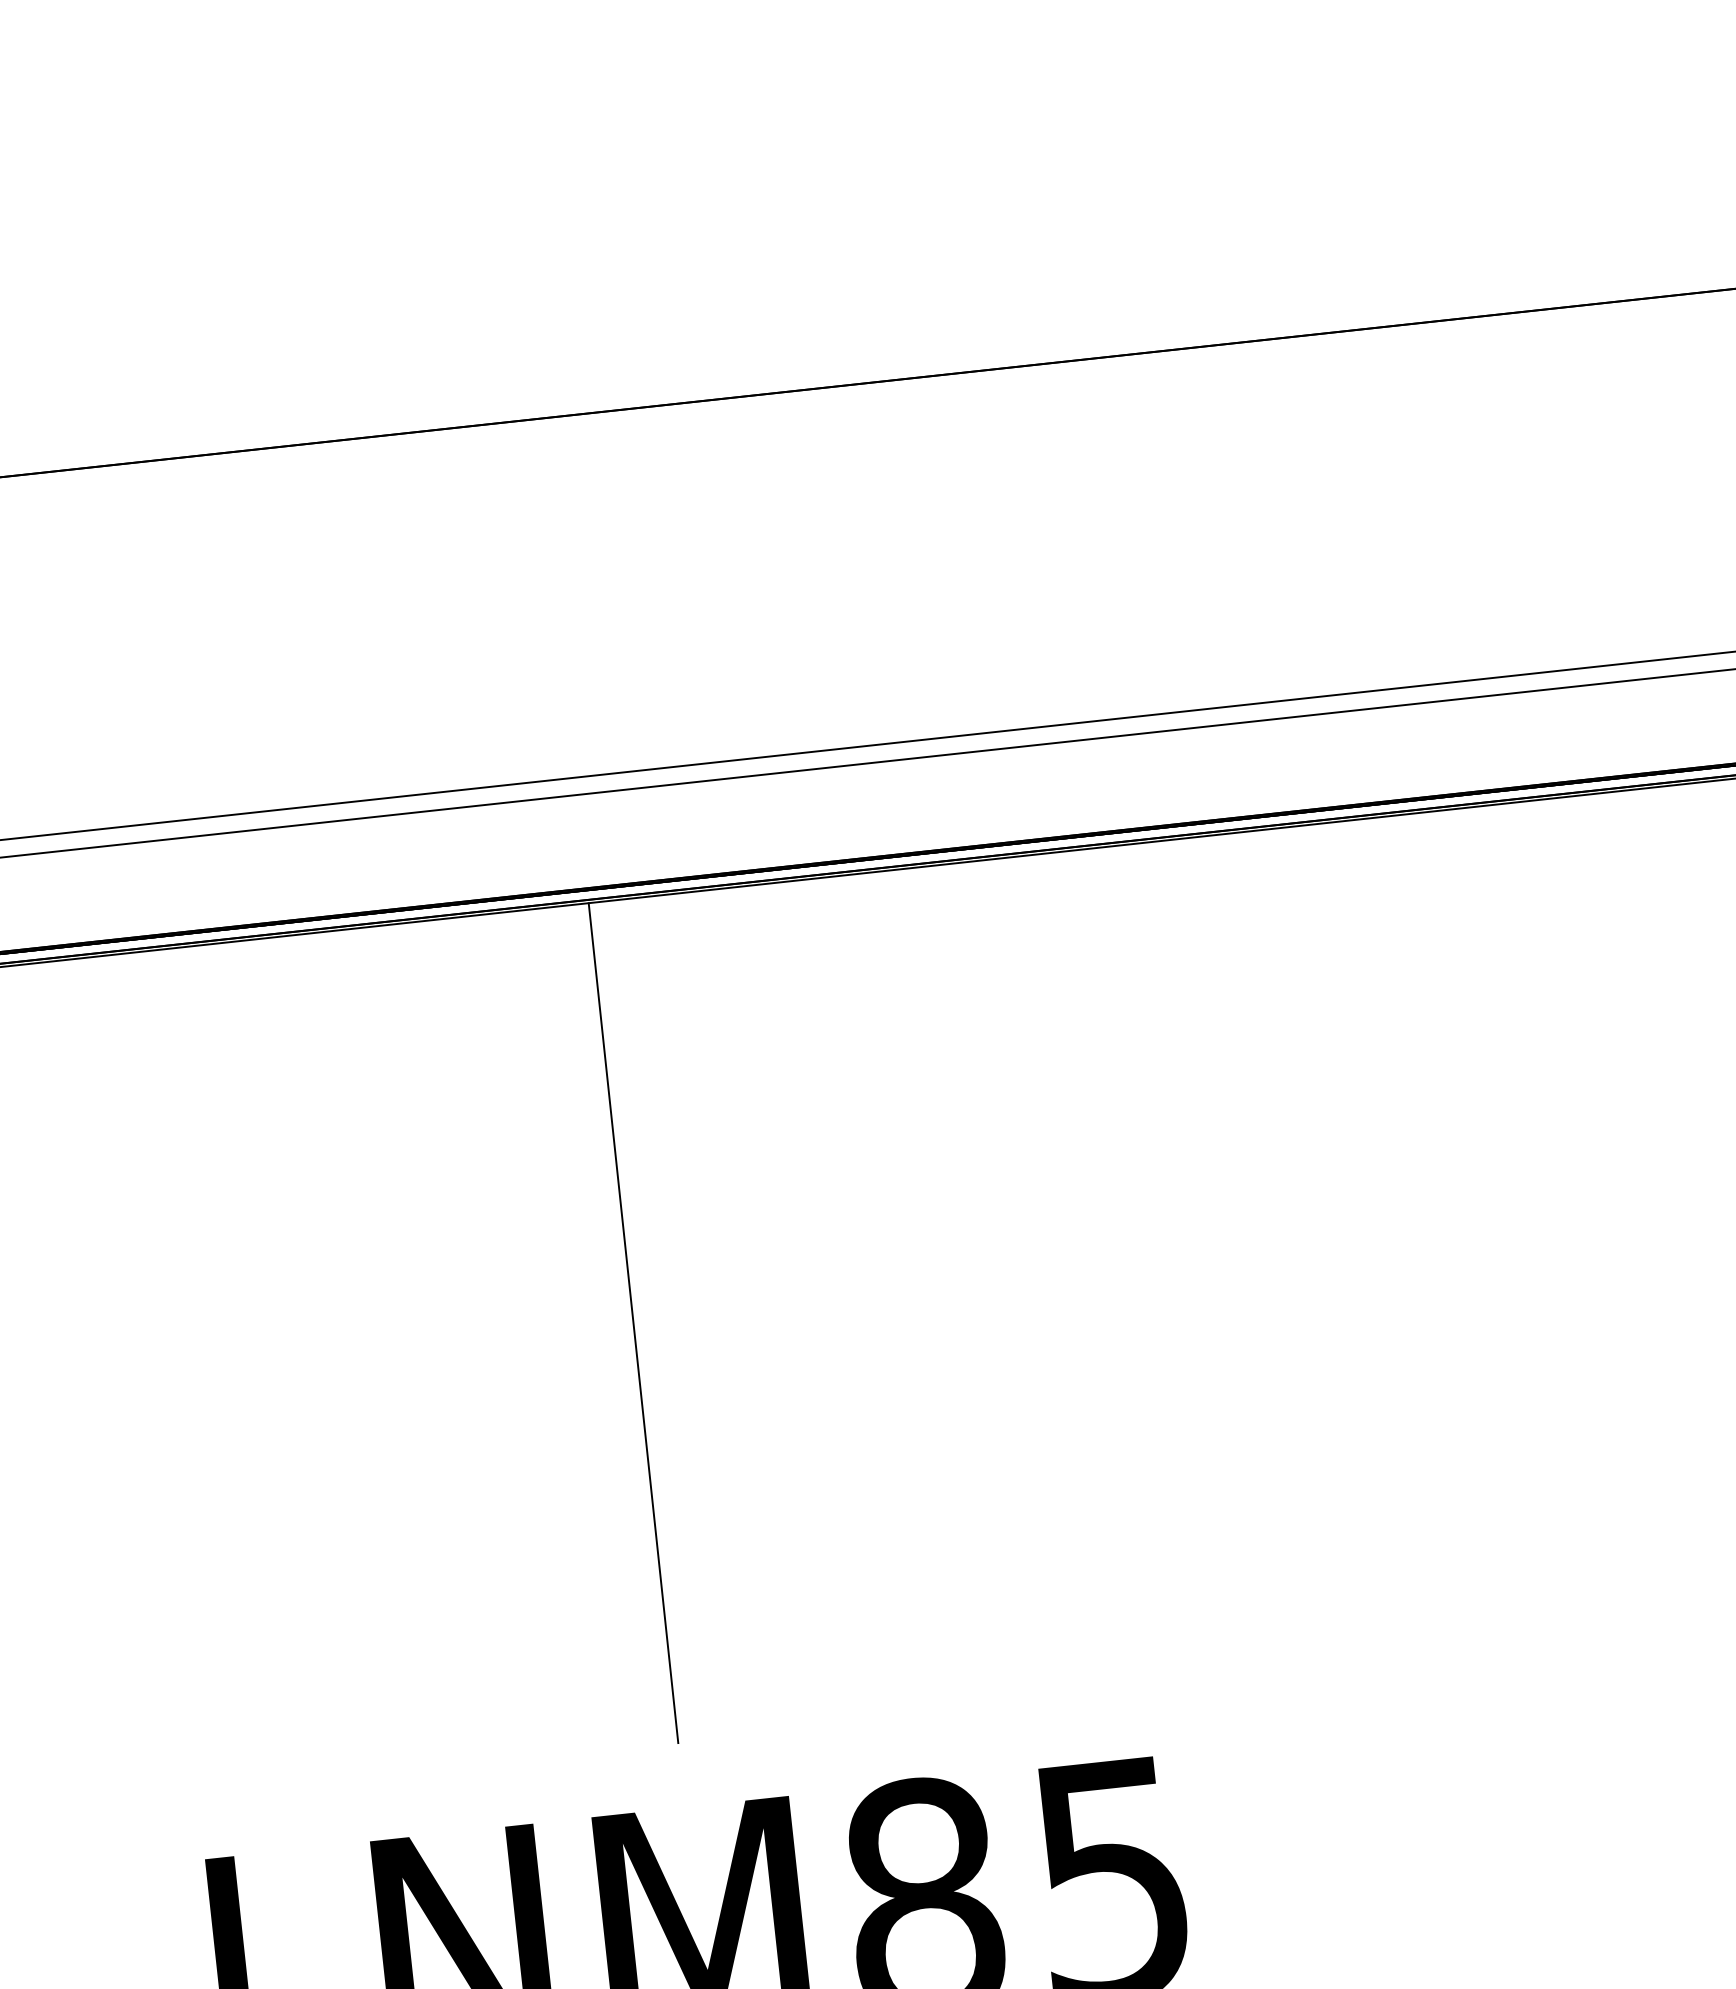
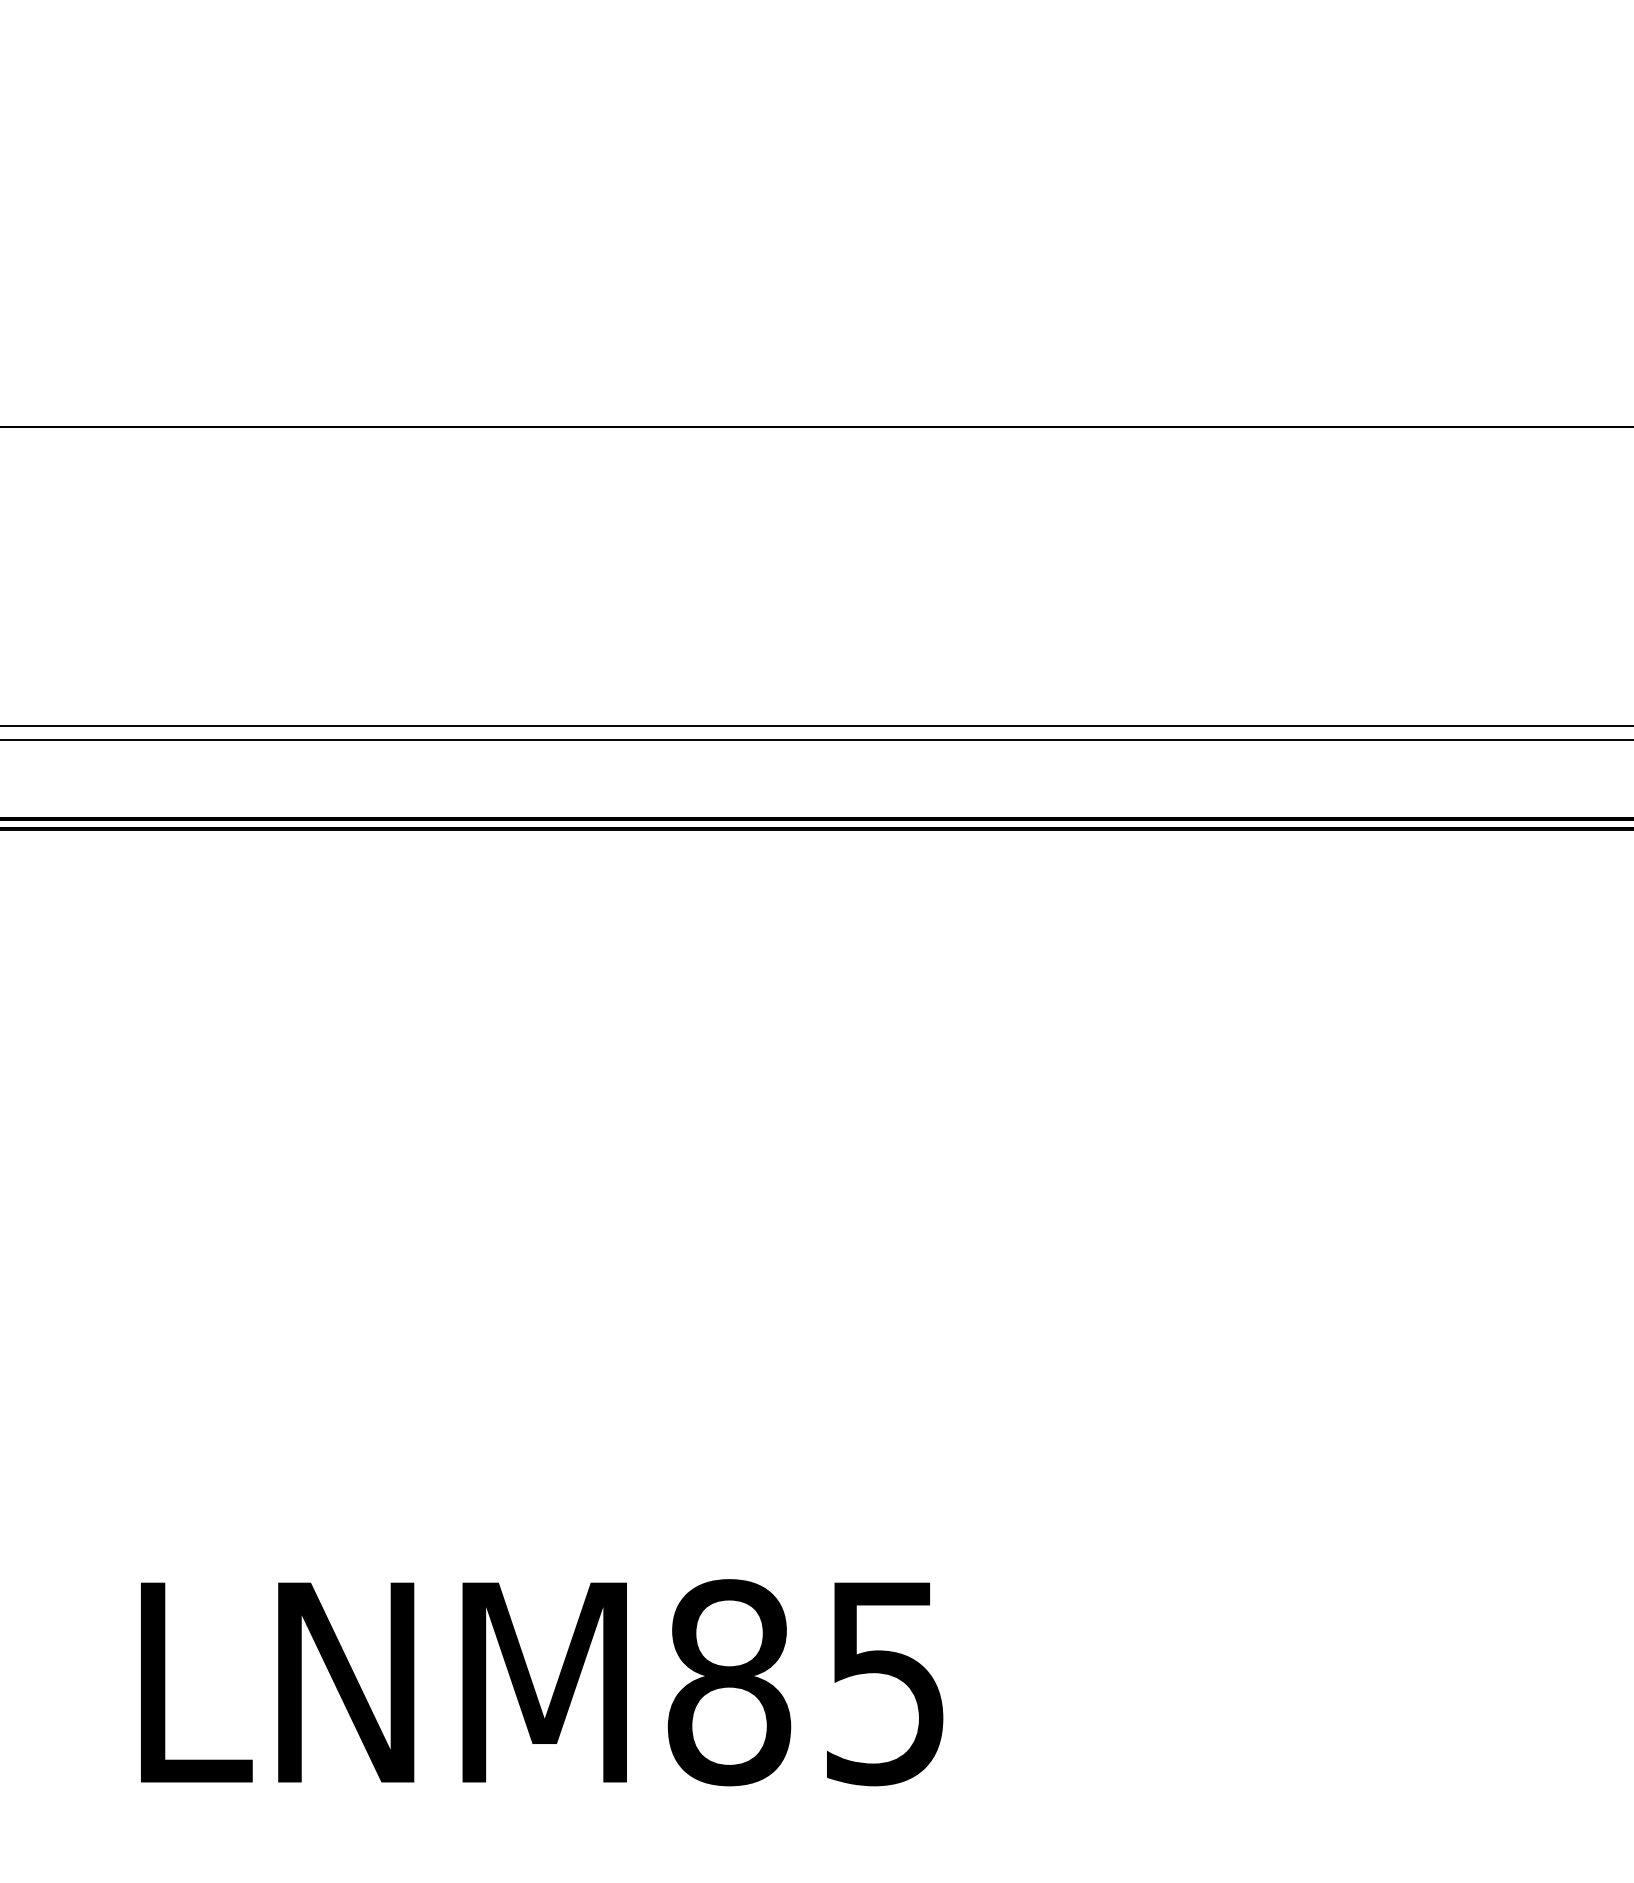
line: (633, 1322) -> (541, 1179), removed

